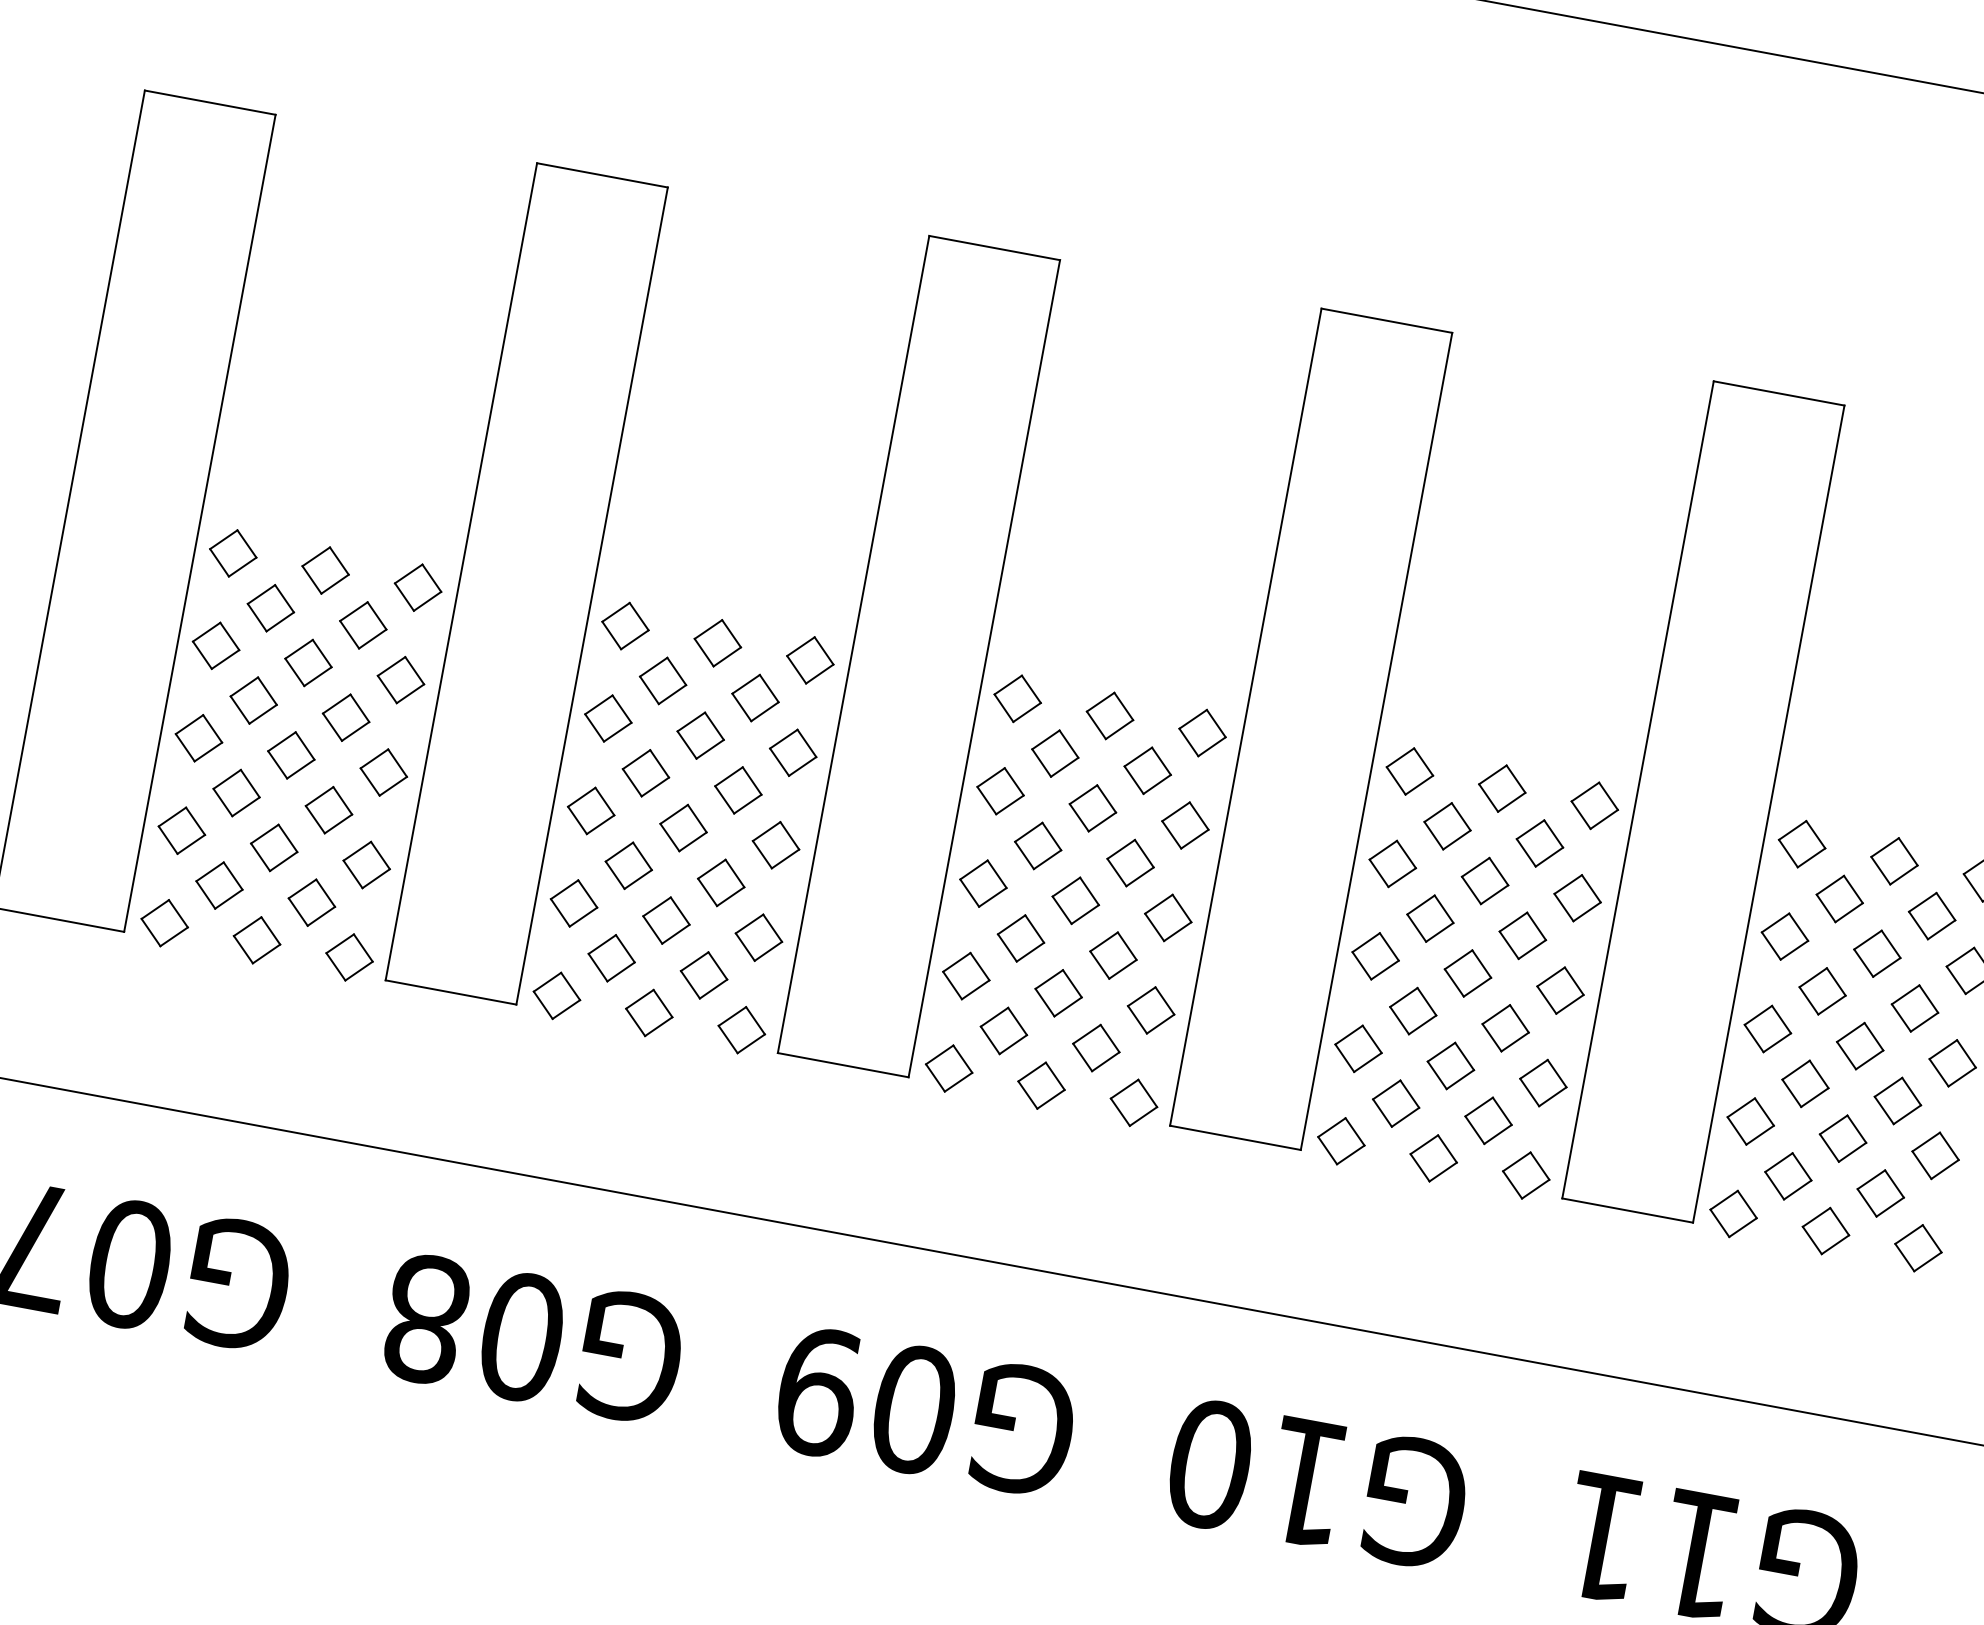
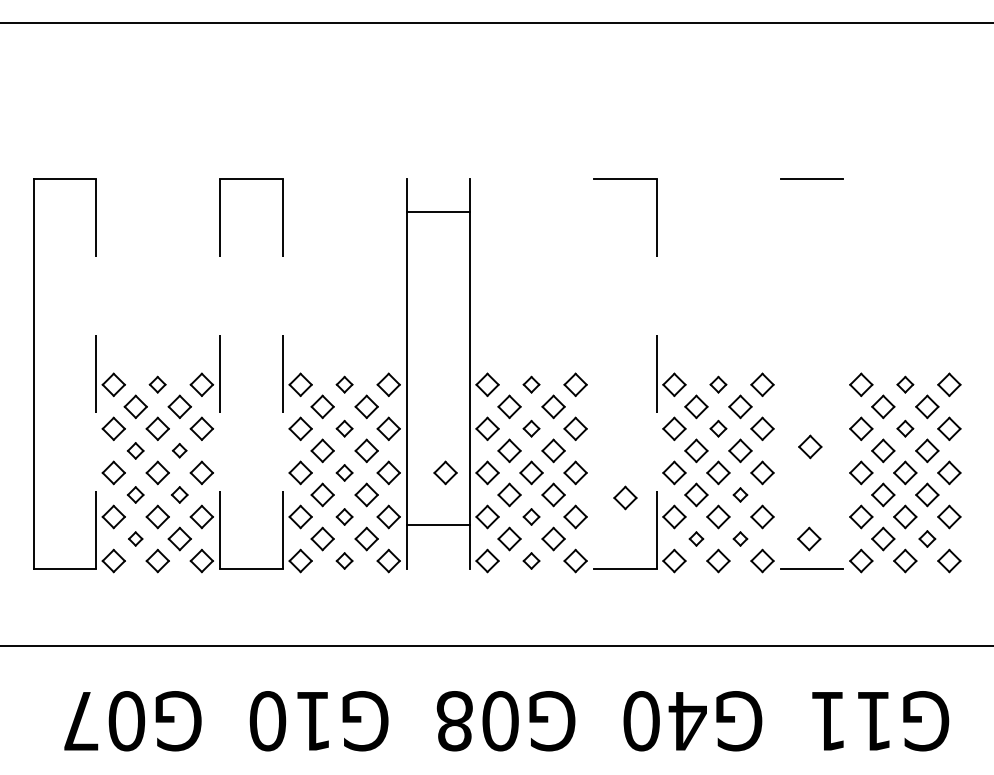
line: (994, 248) -> (438, 212), moved
line: (199, 522) -> (95, 373), solid -> dashed
part: (325, 569) -> (157, 384), size x0.7
line: (461, 571) -> (220, 373), solid -> dashed
line: (591, 595) -> (282, 373), solid -> dashed
part: (717, 642) -> (344, 384), size x0.7
part: (253, 699) -> (135, 450), size x0.7
part: (1110, 715) -> (531, 384), size x0.7
part: (345, 716) -> (179, 450), size x0.6
line: (1246, 716) -> (594, 373), removed
part: (700, 734) -> (344, 428), size x0.7
line: (1376, 740) -> (656, 373), solid -> dashed
part: (1502, 787) -> (718, 384), size x0.7
line: (1639, 789) -> (781, 373), removed
part: (236, 791) -> (135, 494), size x0.7
part: (1092, 807) -> (531, 428), size x0.7
part: (328, 809) -> (179, 494), size x0.7
line: (1769, 813) -> (843, 373), removed
part: (683, 827) -> (344, 472), size x0.7
part: (1895, 860) -> (905, 384), size x0.7
part: (895, 866) -> (445, 472), added
part: (1485, 880) -> (718, 428), size x0.7
part: (219, 884) -> (135, 538), size x0.6
part: (666, 919) -> (344, 516), size x0.7
part: (1877, 952) -> (905, 428), size x0.7
part: (1671, 953) -> (810, 446), added
part: (1263, 988) -> (625, 497), added
part: (1058, 992) -> (531, 516), size x0.7
part: (649, 1011) -> (344, 560), size x0.7
part: (1505, 1027) -> (740, 494), size x0.6
line: (843, 1065) -> (438, 524), moved
part: (1041, 1084) -> (531, 560), size x0.7
part: (1396, 1102) -> (696, 538), size x0.6
part: (1488, 1119) -> (740, 538), size x0.6
part: (1633, 1146) -> (809, 538), added
part: (1881, 1192) -> (927, 538), size x0.7
text: (473, 1328) -> (290, 721), G08 -> G10
text: (817, 1392) -> (454, 721), G09 -> G08
text: (1306, 1483) -> (687, 721), G10 -> G40

